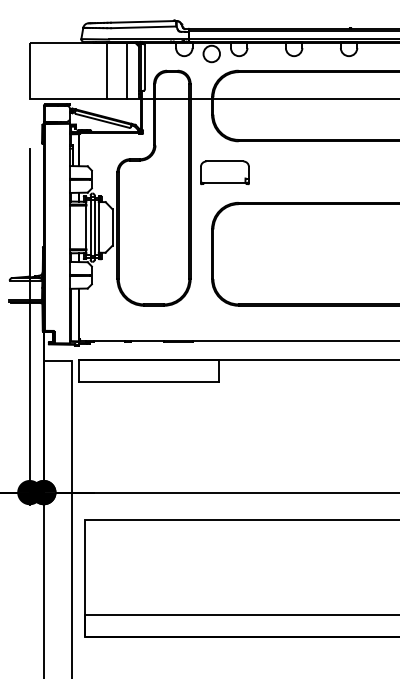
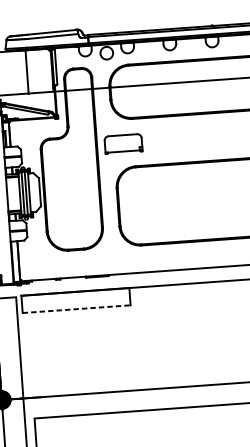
line: (126, 70) -> (42, 70), removed
line: (149, 382) -> (77, 309), solid -> dashed

